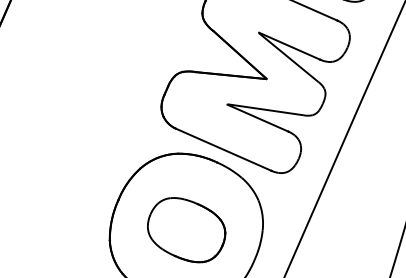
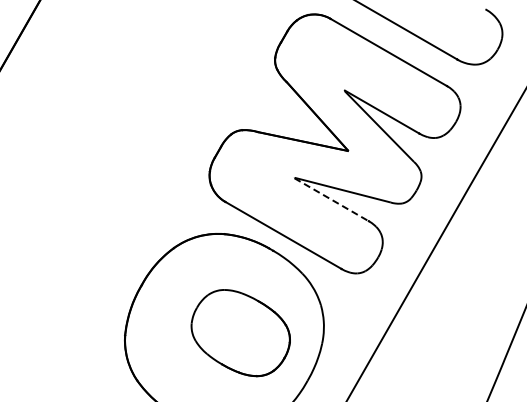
line: (257, 117) -> (331, 199), solid -> dashed
part: (186, 230) -> (240, 333), moved

